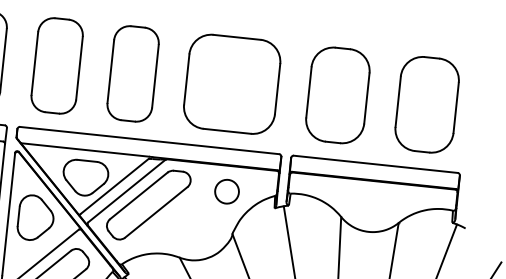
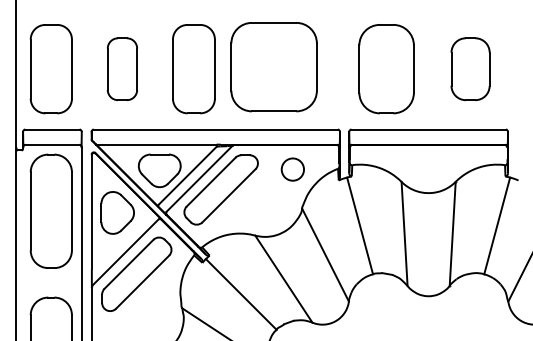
part: (57, 66) -> (122, 69), size x0.7
part: (231, 84) -> (273, 67), moved
part: (426, 105) -> (470, 69), size x0.7

